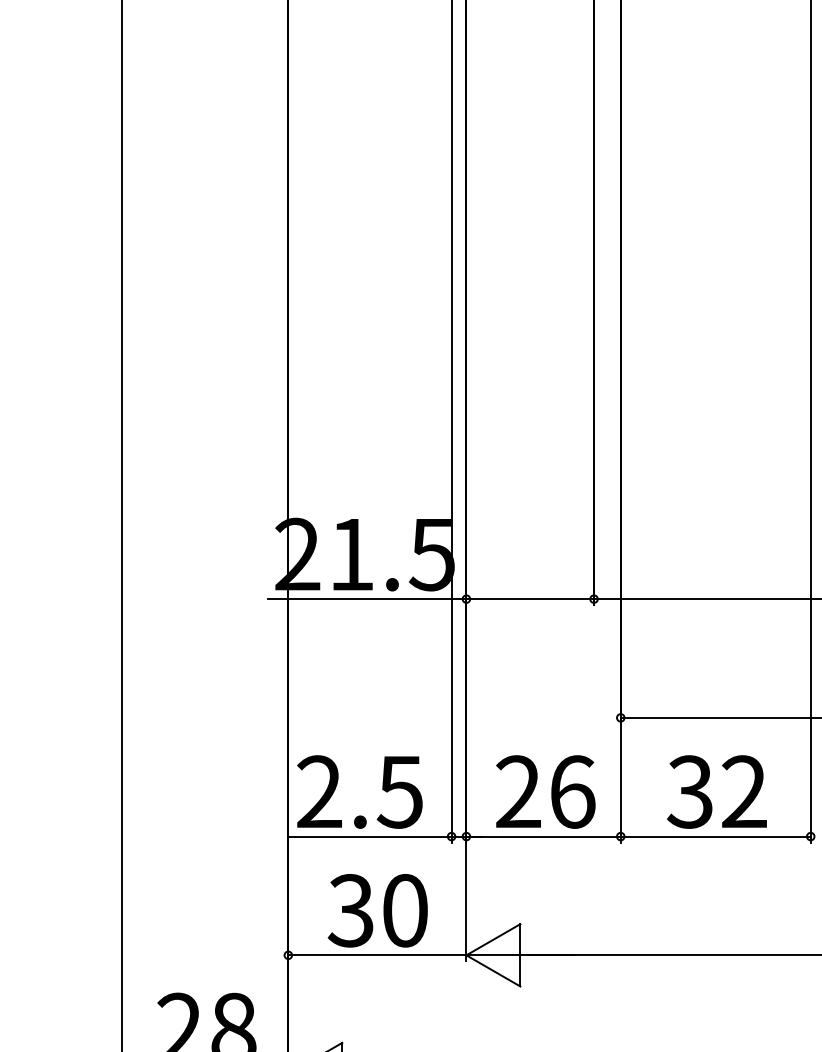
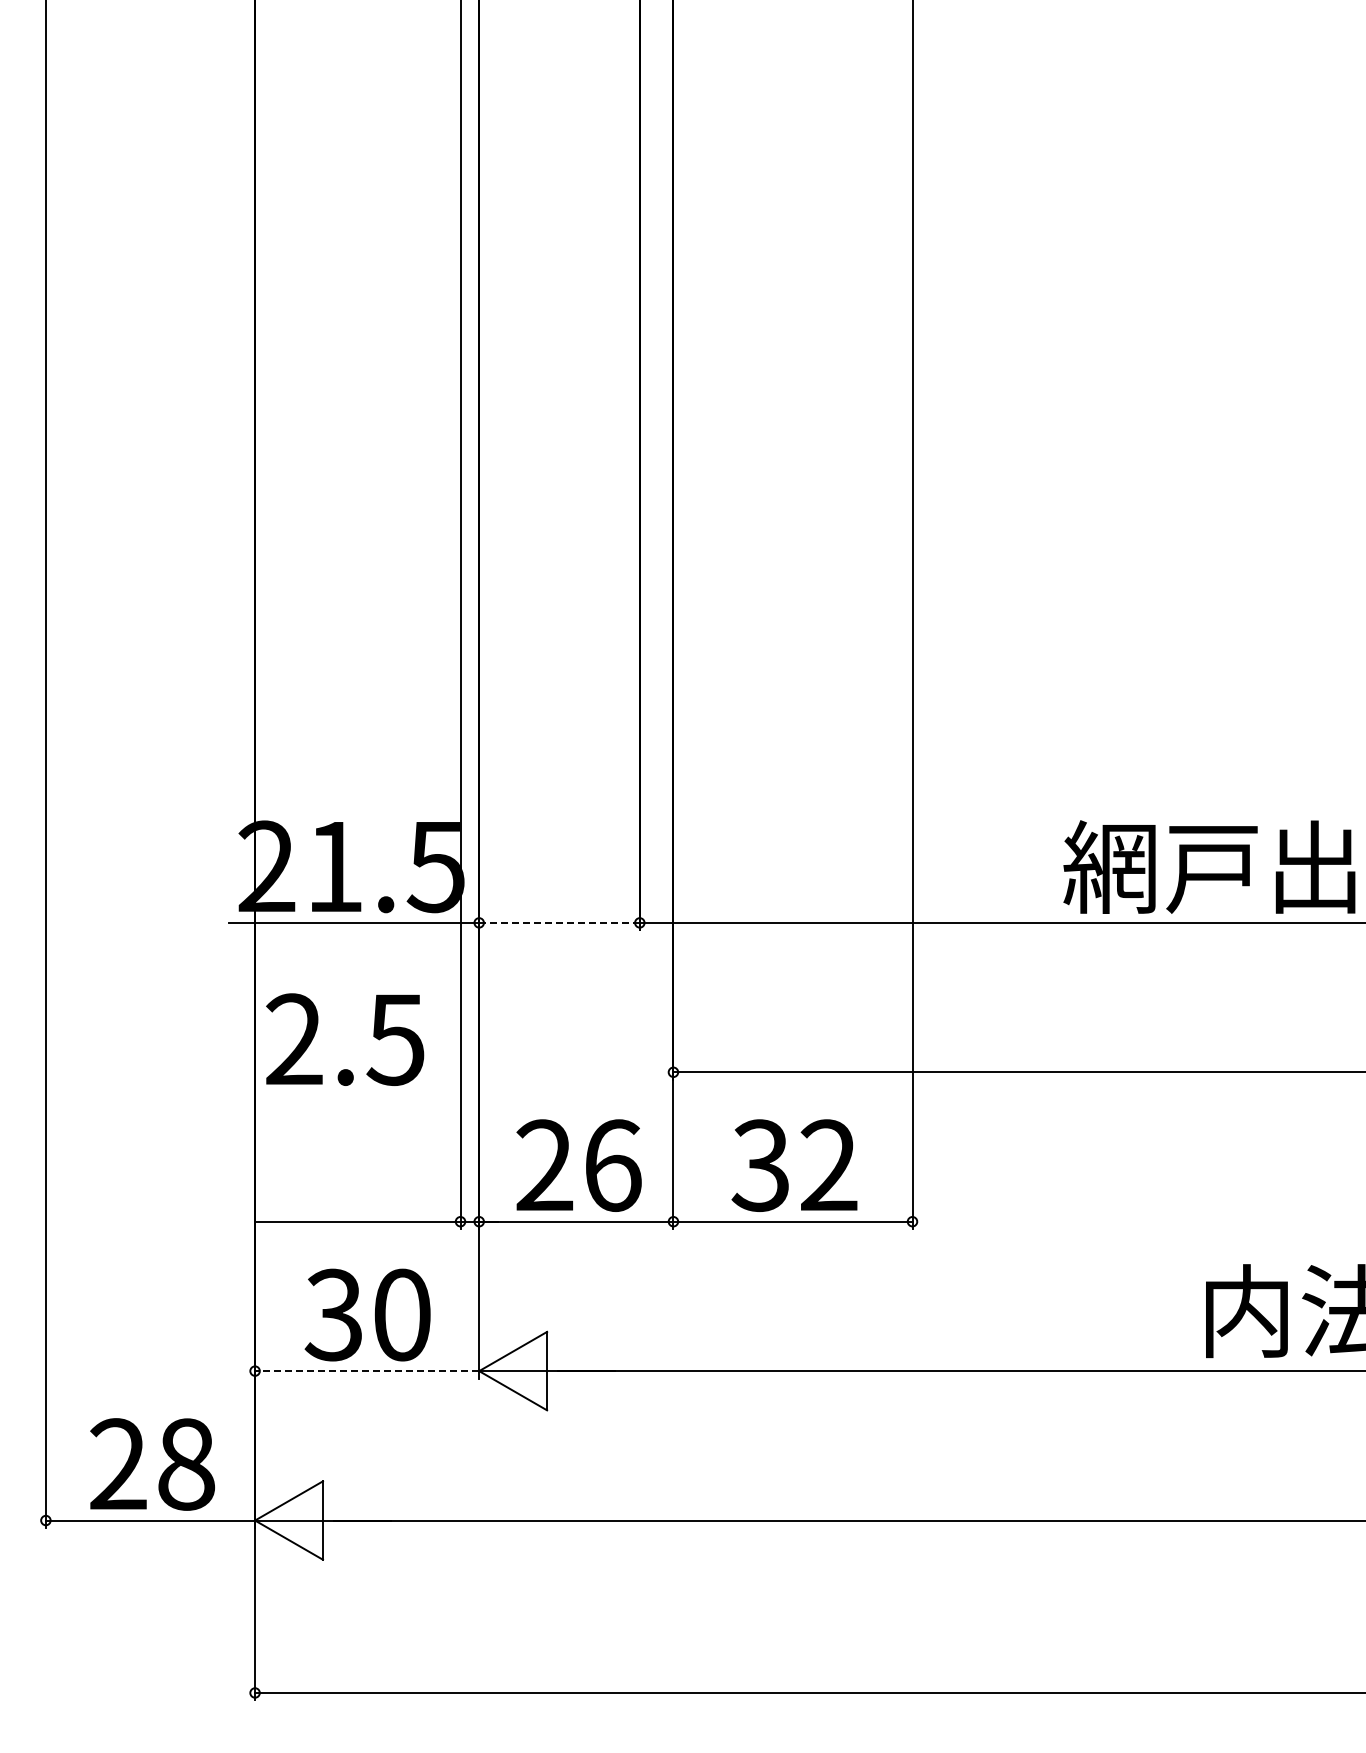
line: (530, 598) -> (559, 922), solid -> dashed
text: (360, 791) -> (345, 1039), moved
line: (376, 955) -> (366, 1371), solid -> dashed

